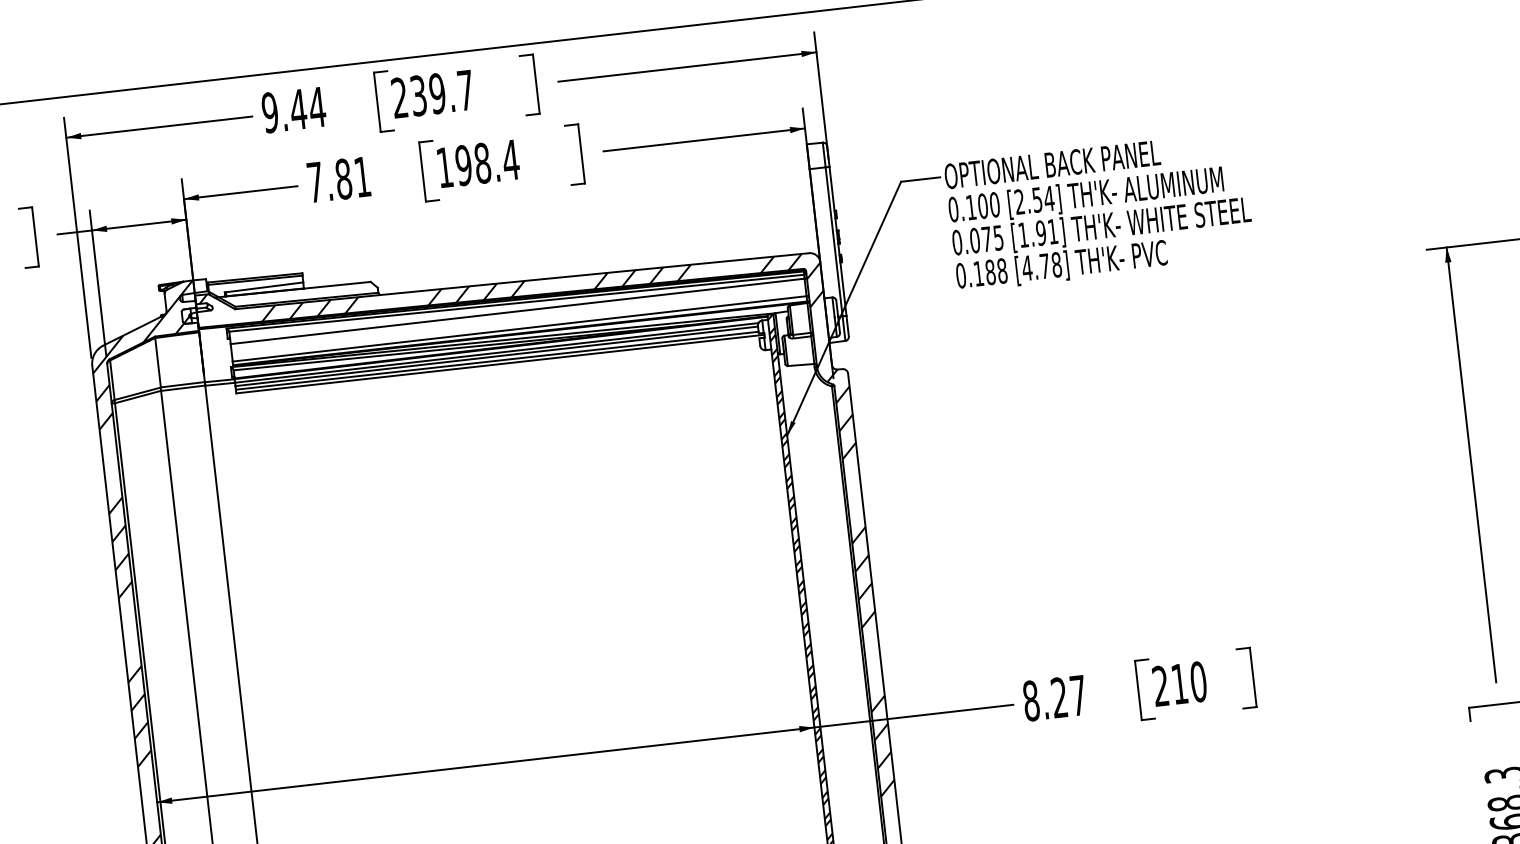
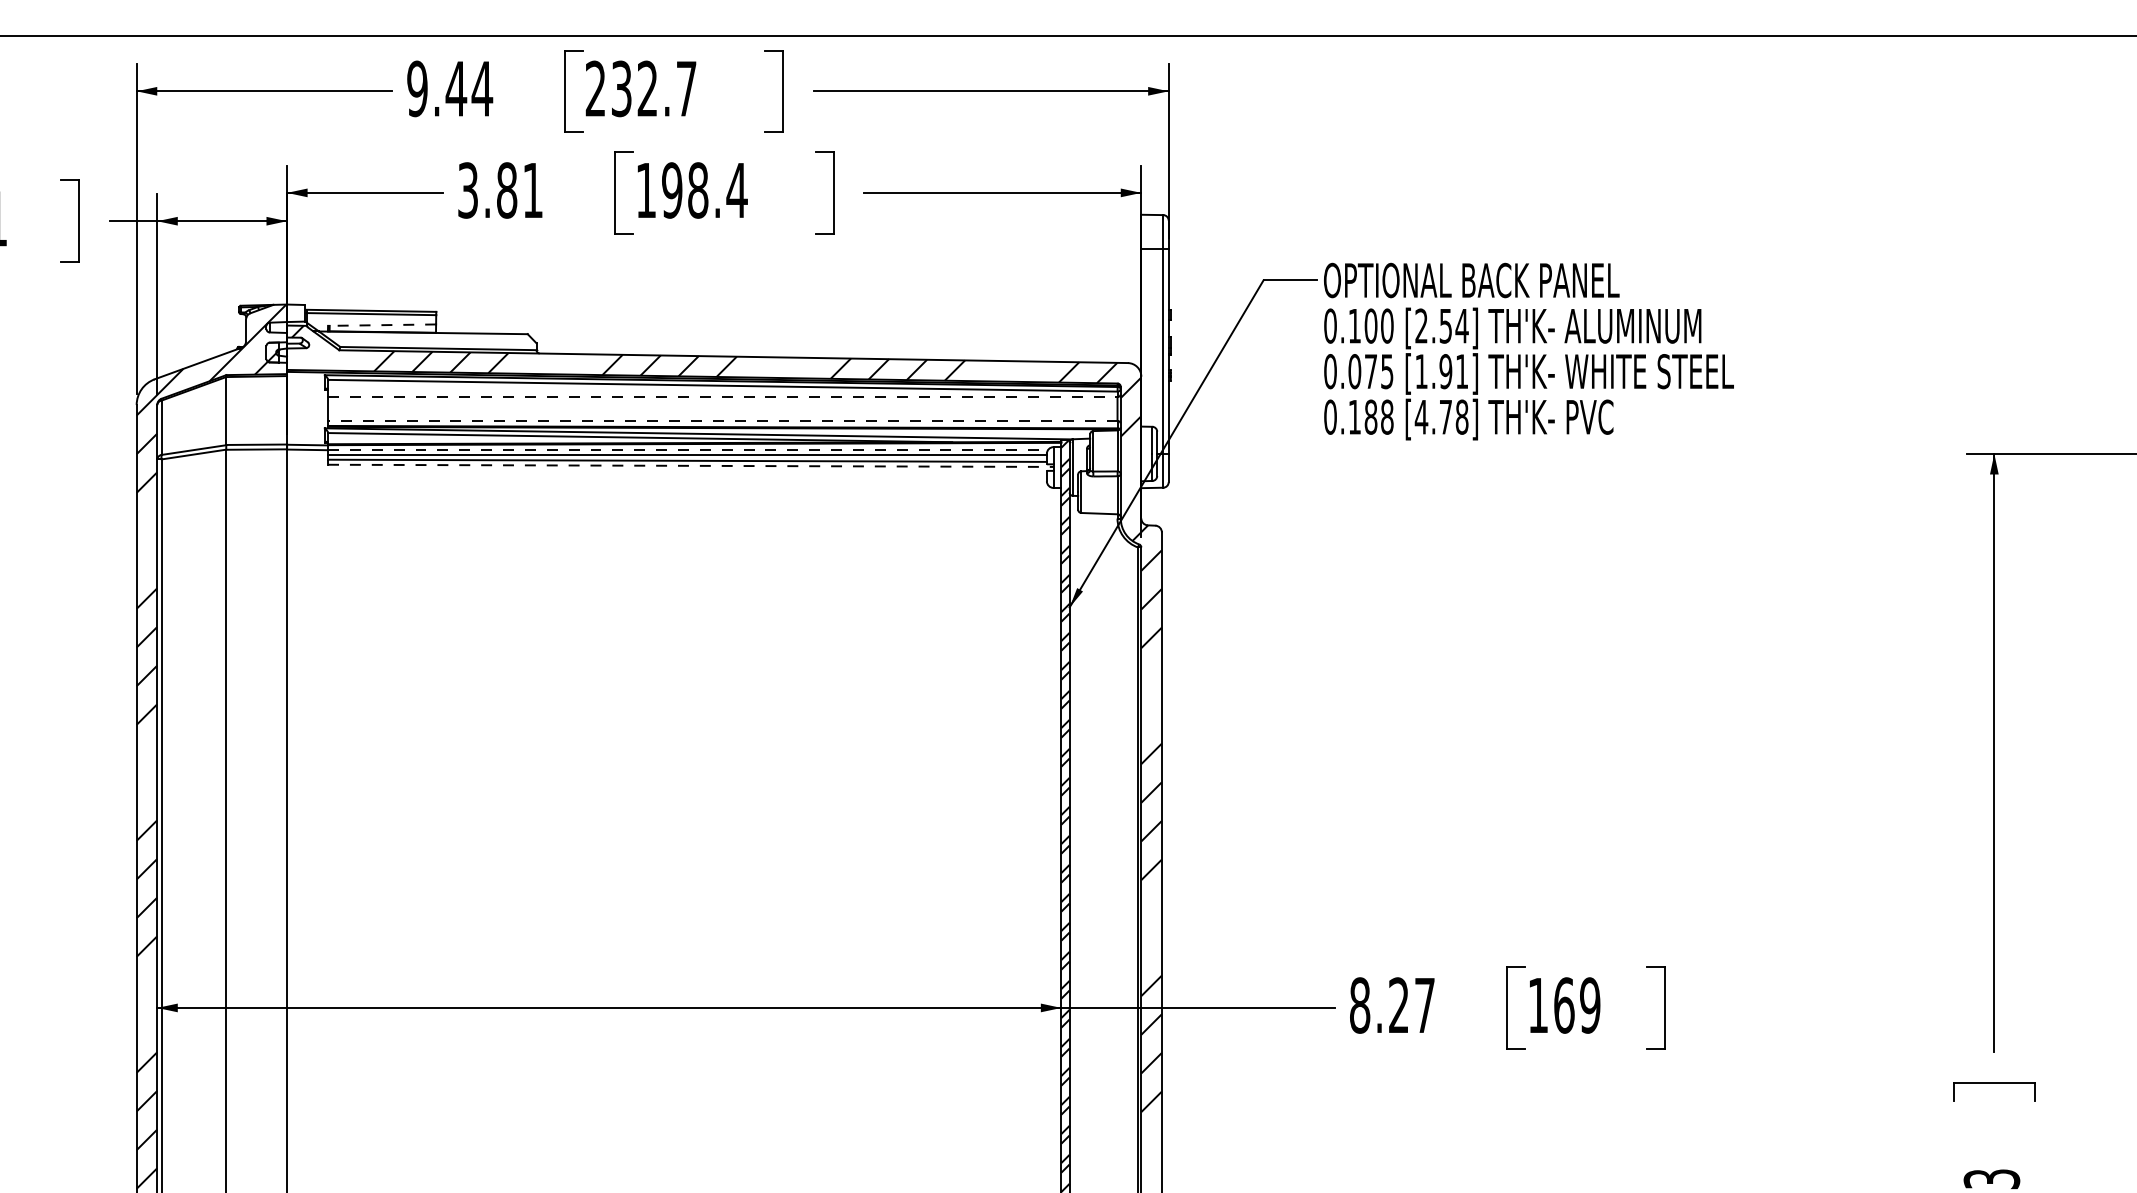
text: (437, 93) -> (647, 88), 239.7 -> 232.7
text: (314, 182) -> (467, 190), 7.81 -> 3.81
line: (263, 287) -> (381, 325), solid -> dashed
line: (517, 311) -> (722, 396), solid -> dashed
line: (519, 329) -> (722, 421), solid -> dashed
line: (497, 353) -> (688, 450), solid -> dashed
line: (500, 363) -> (691, 465), solid -> dashed
text: (1179, 684) -> (1564, 1005), 210 -> 169

